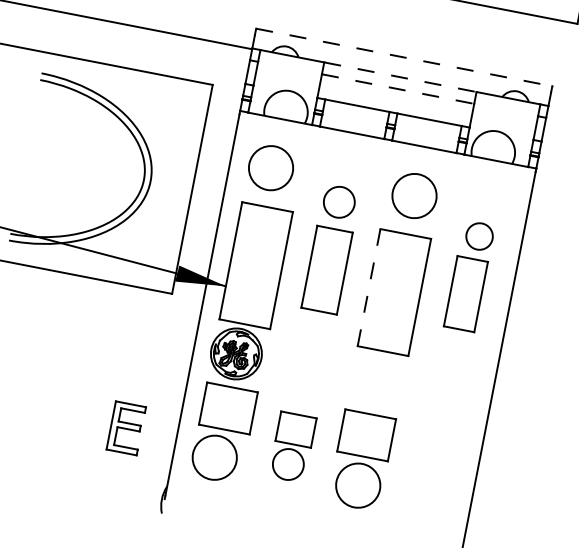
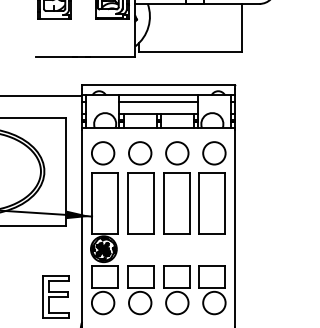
line: (403, 57) -> (158, 85), dashed -> solid
line: (401, 77) -> (159, 95), dashed -> solid
line: (399, 89) -> (159, 101), dashed -> solid
part: (330, 248) -> (140, 187), size x1.43
part: (469, 275) -> (212, 187), size x1.67
line: (368, 287) -> (163, 203), dashed -> solid
part: (125, 427) -> (55, 296), size x1.67
part: (291, 447) -> (140, 290), size x1.43
part: (431, 474) -> (212, 290), added

